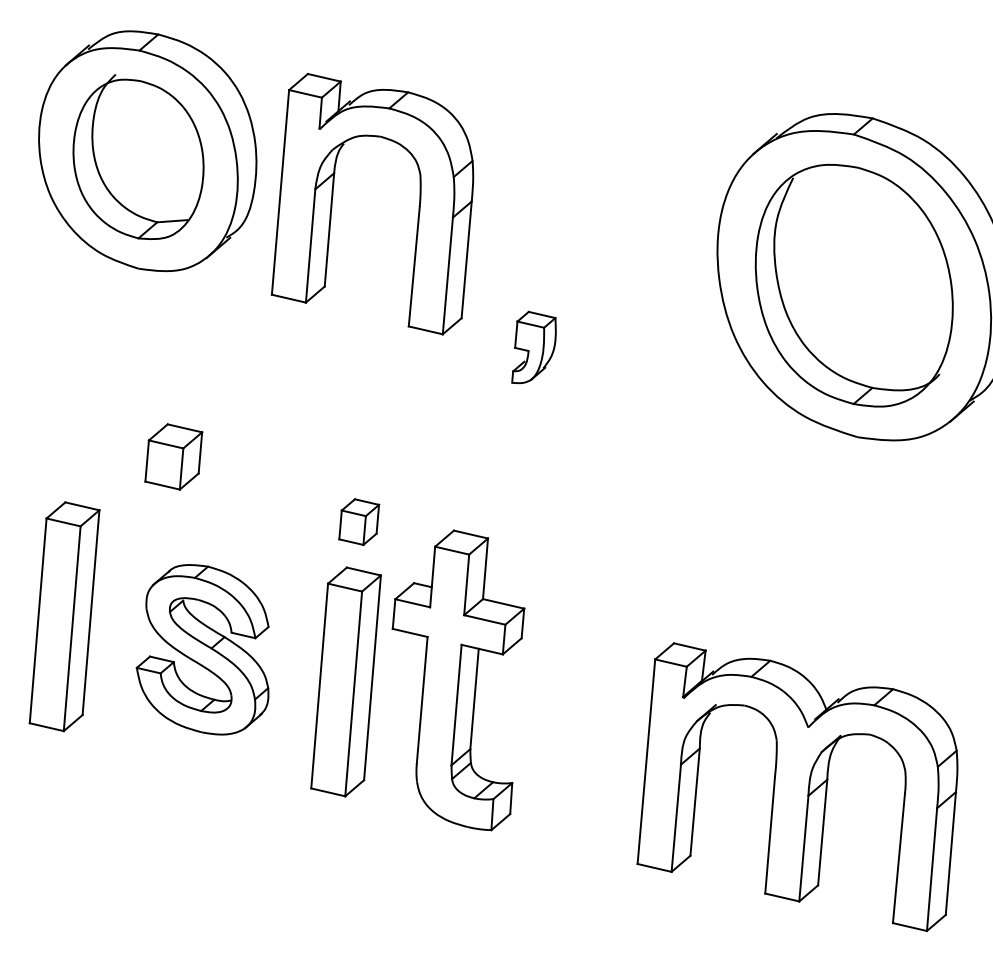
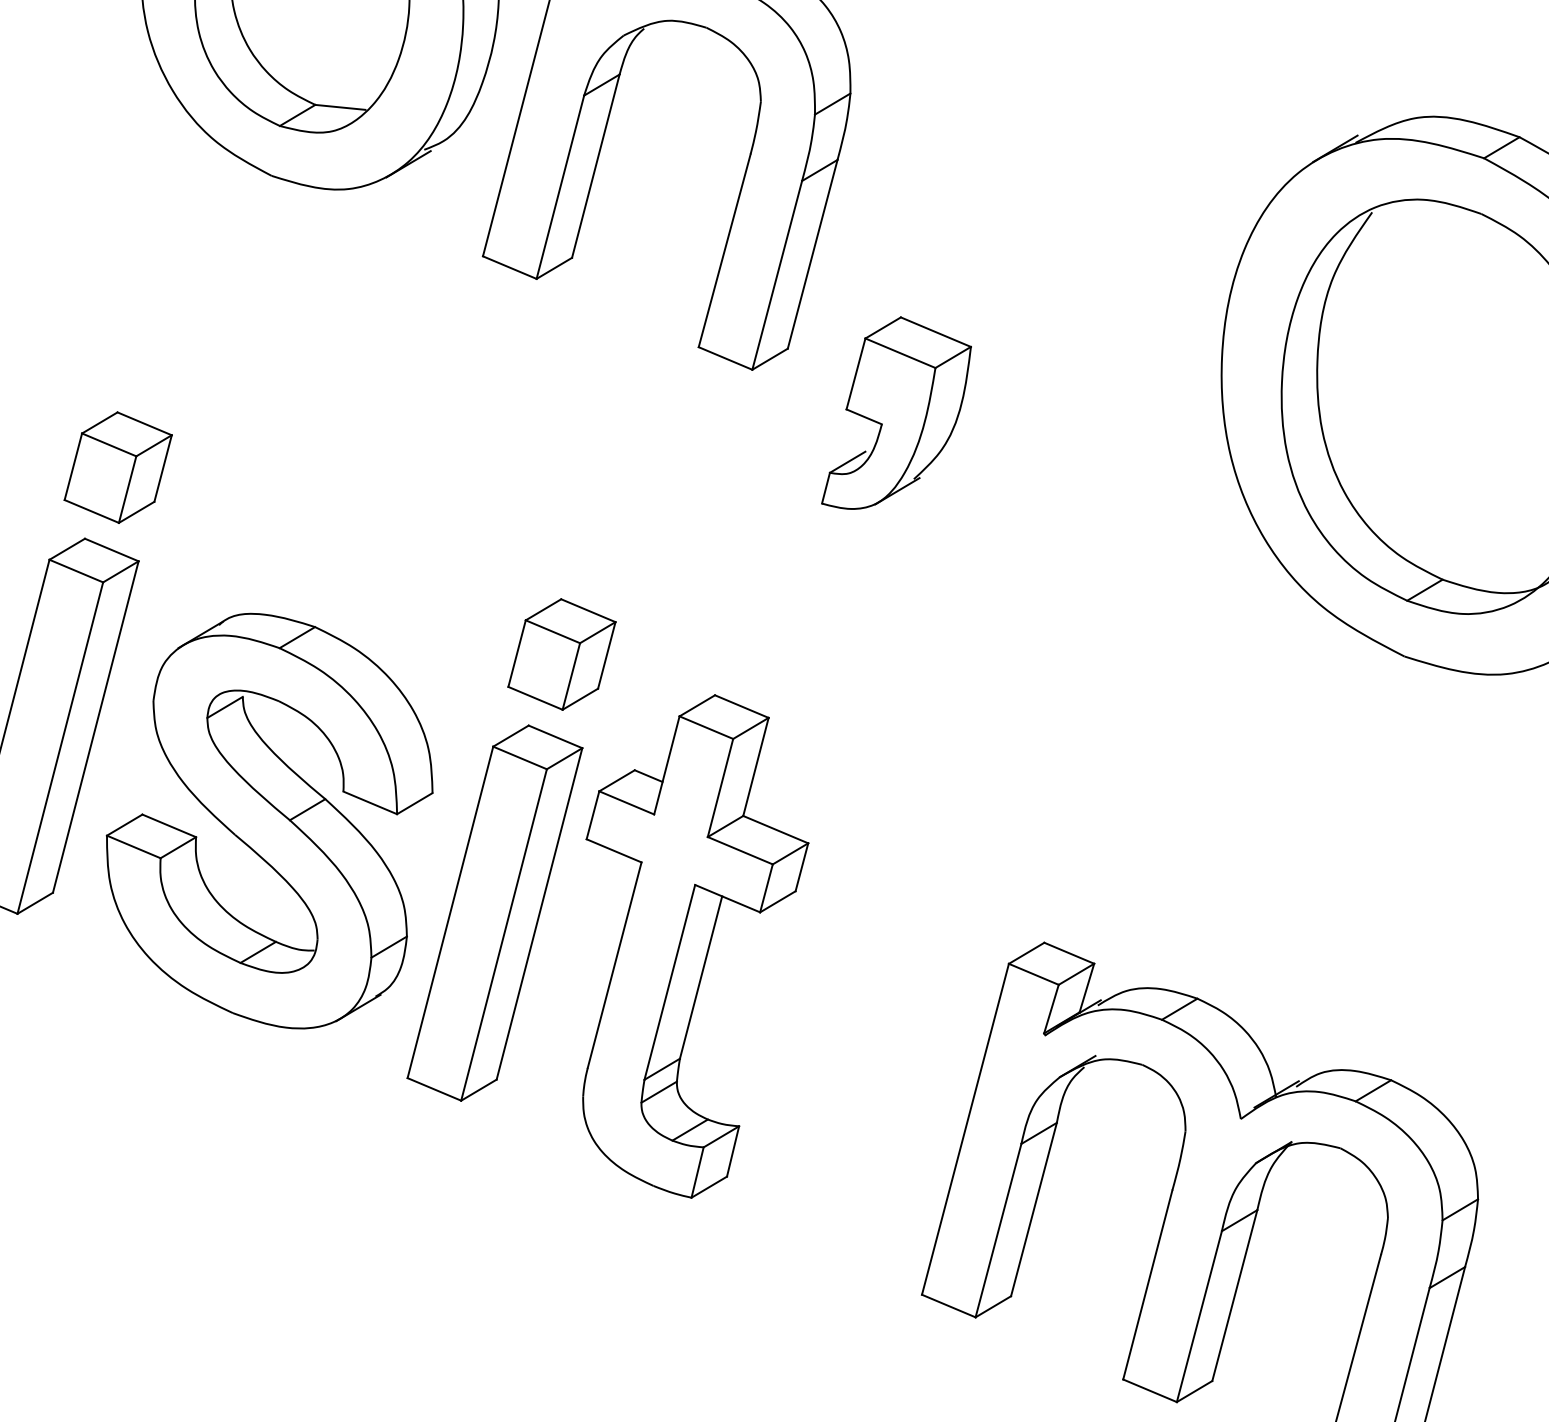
part: (533, 347) -> (897, 417), size x1.67
part: (173, 456) -> (117, 466), moved
part: (358, 521) -> (560, 653), size x1.43
part: (202, 649) -> (268, 819), size x1.43

